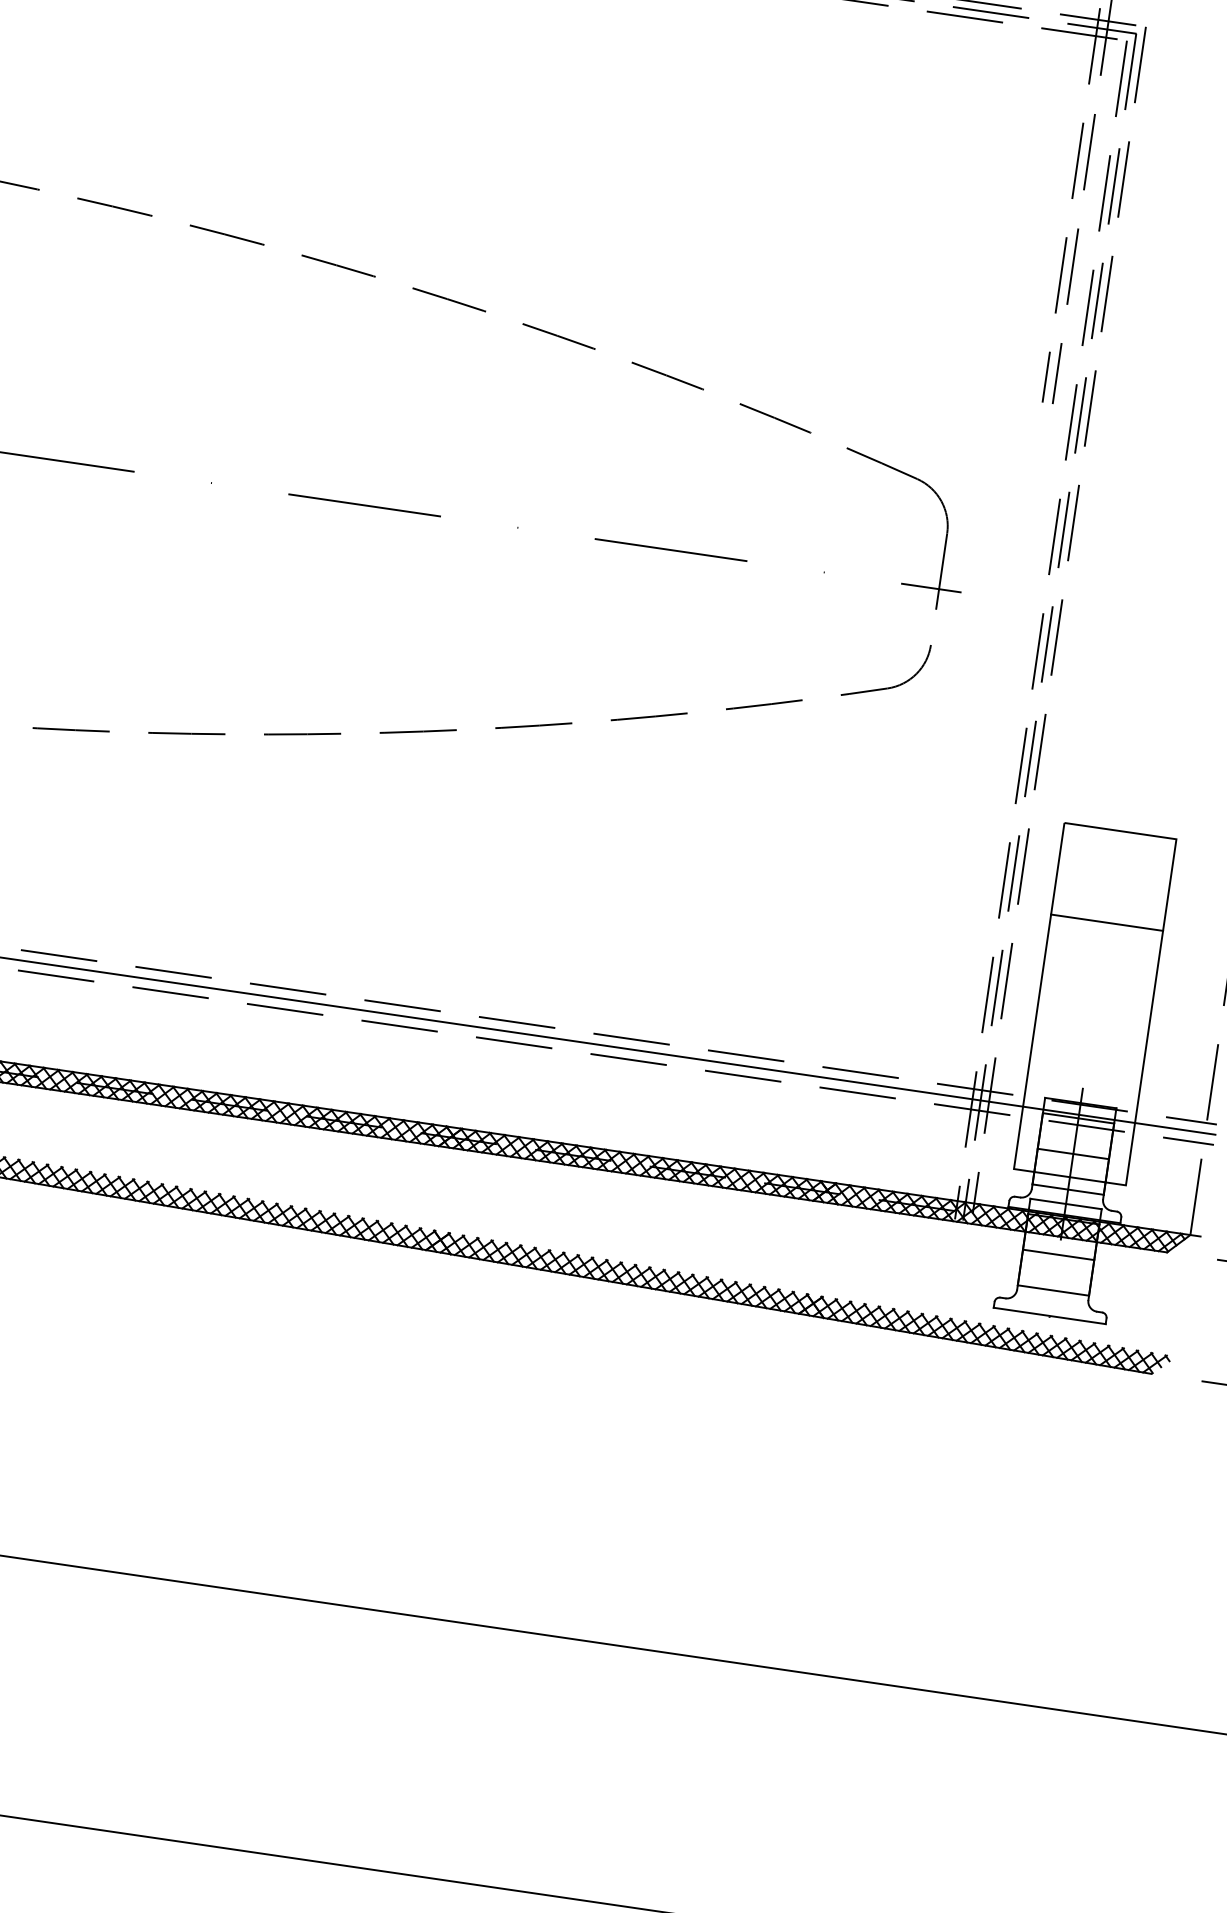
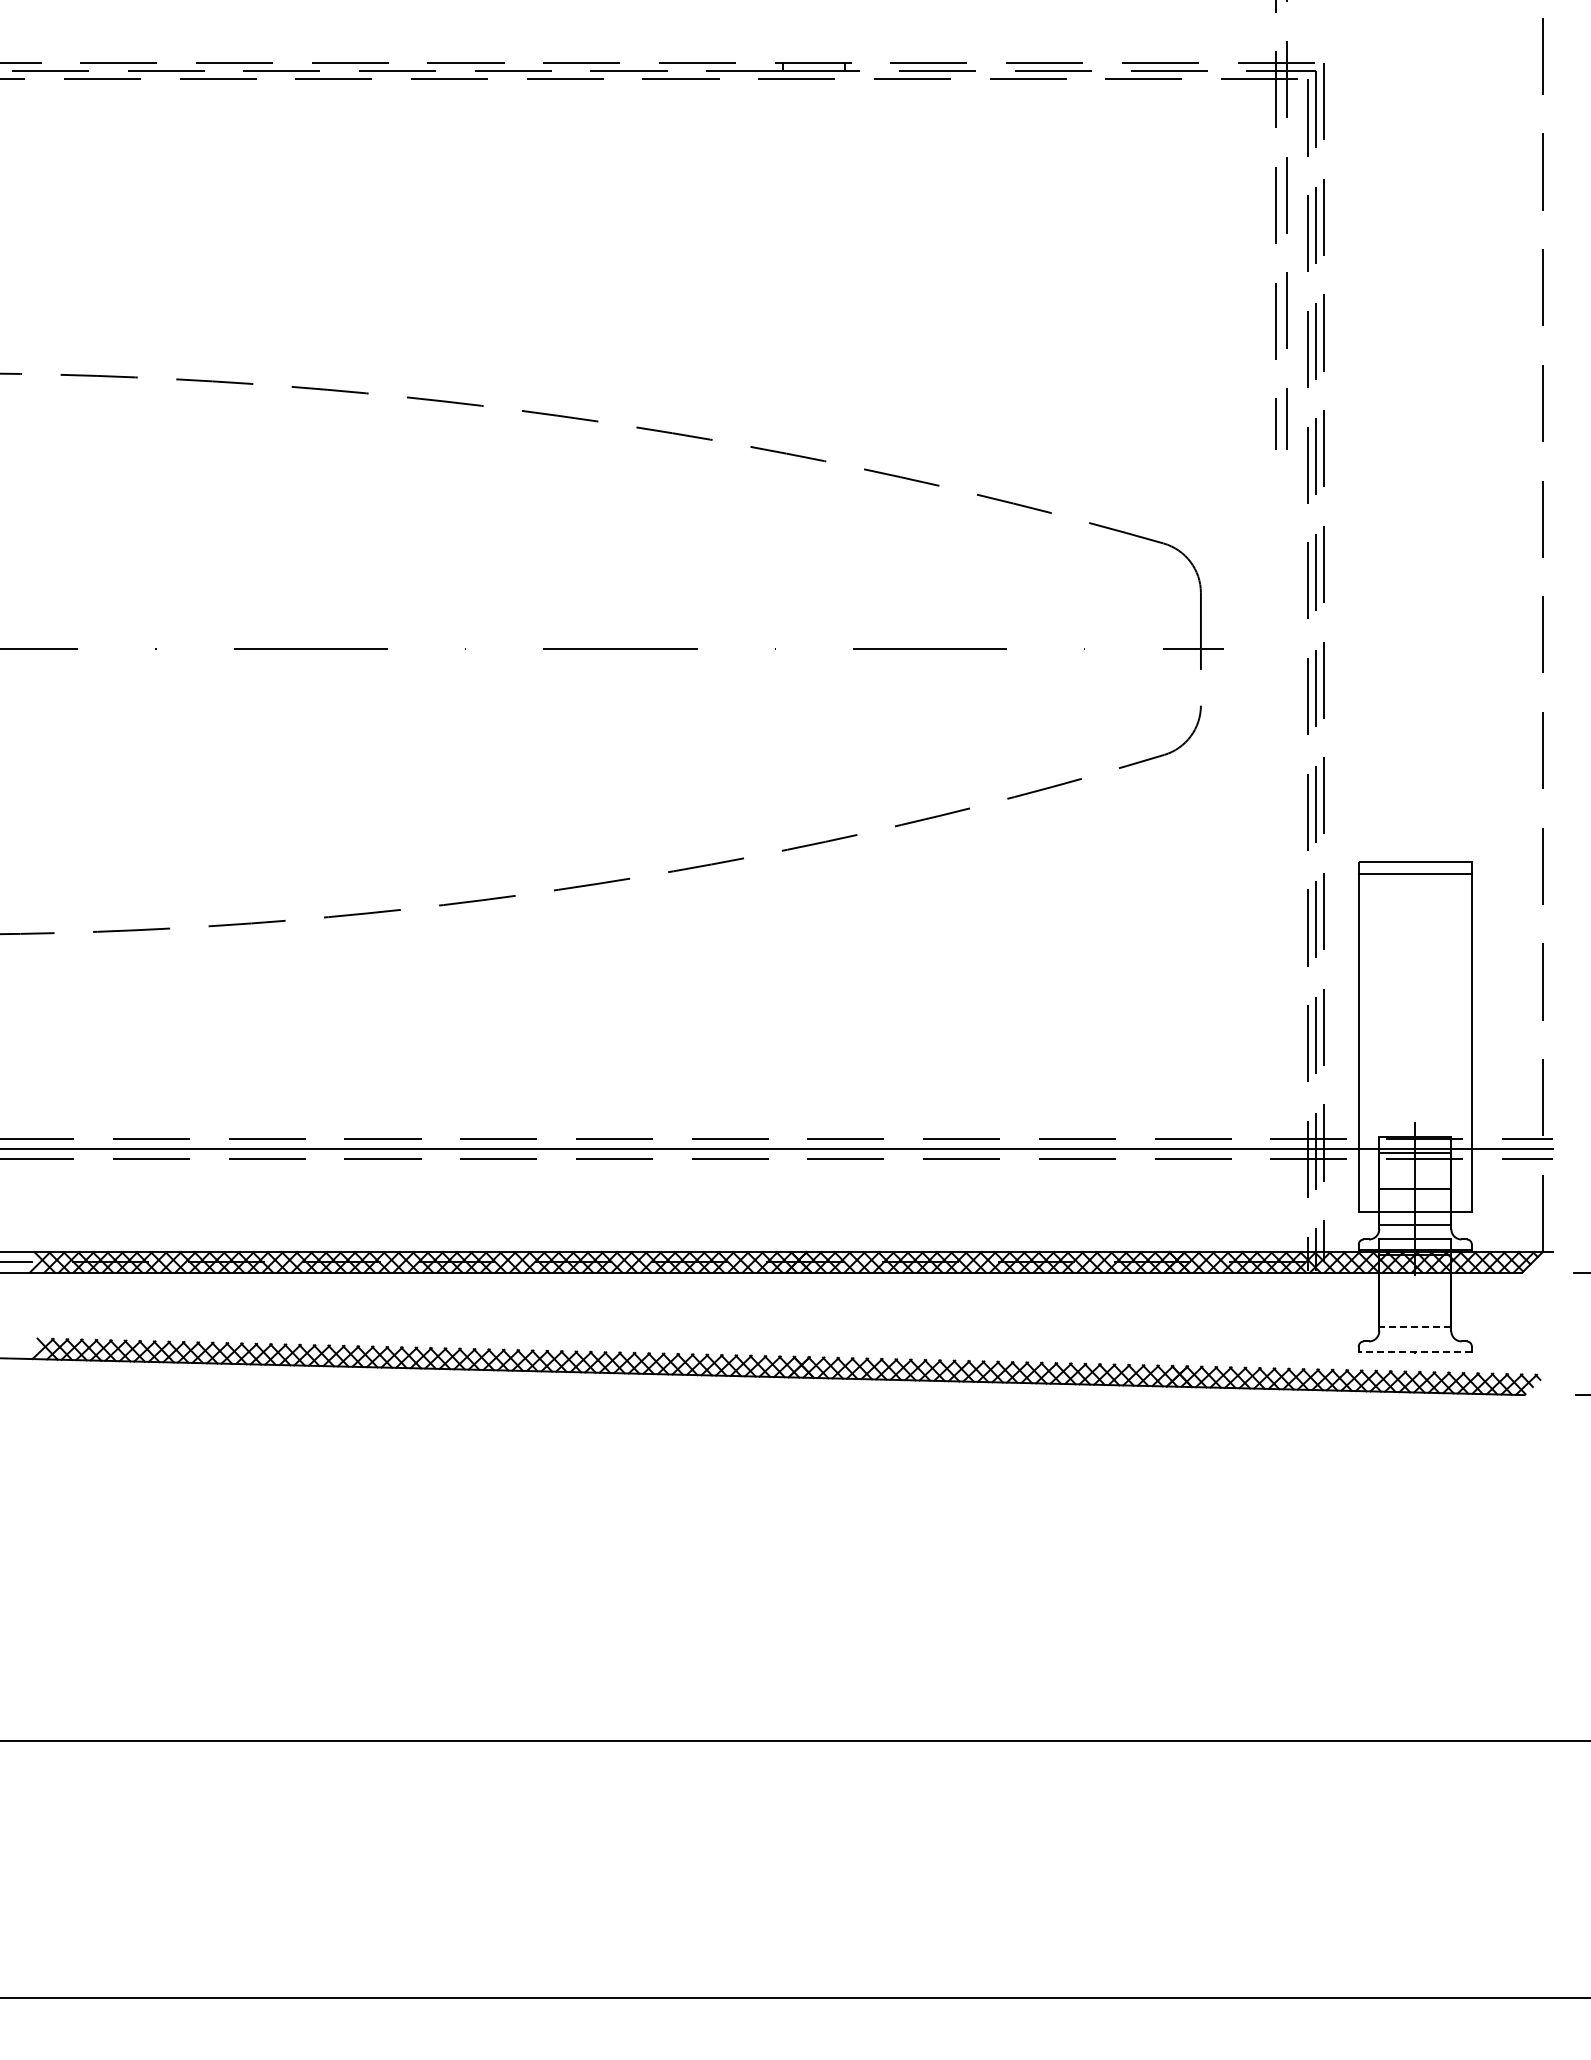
line: (1106, 923) -> (1414, 874), moved
line: (1058, 1254) -> (1415, 1290), removed
line: (1052, 1290) -> (1414, 1326), solid -> dashed
line: (1049, 1316) -> (1415, 1352), solid -> dashed

